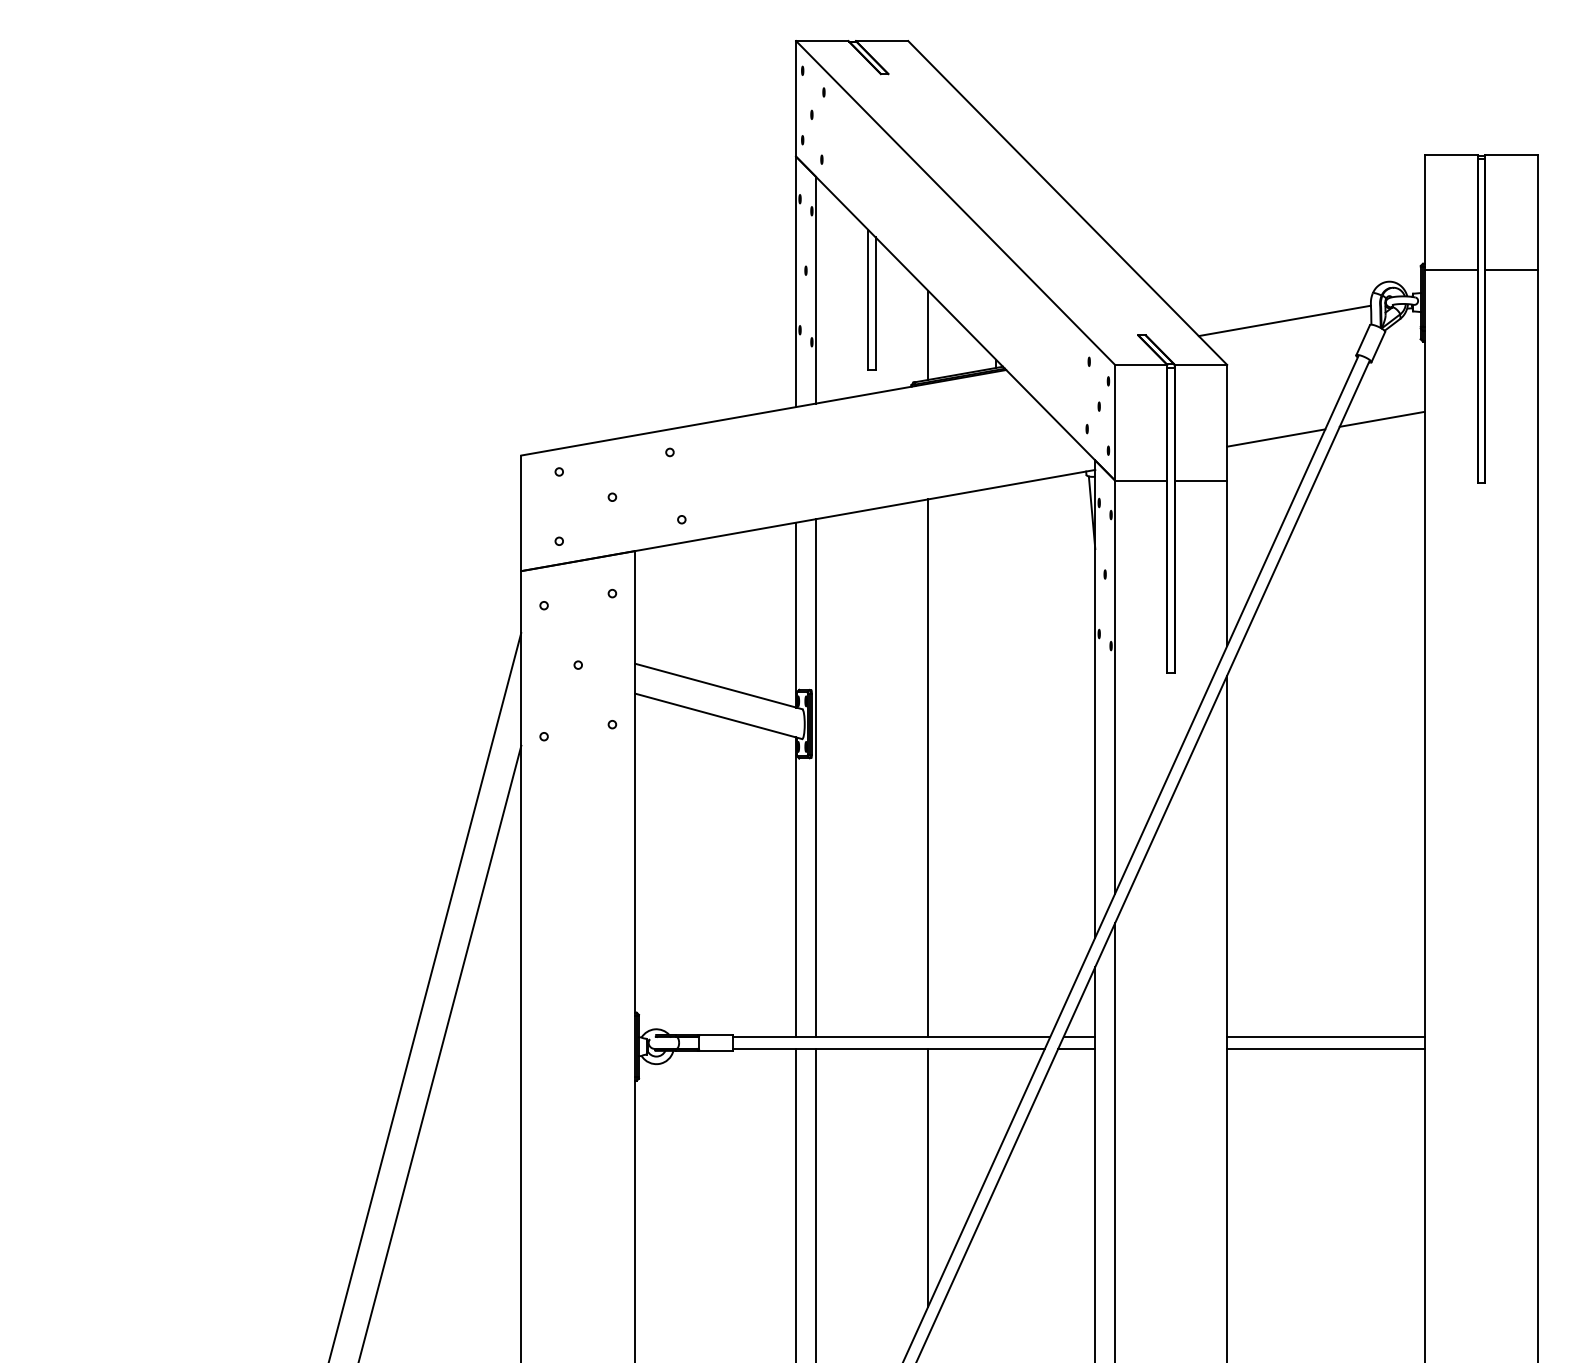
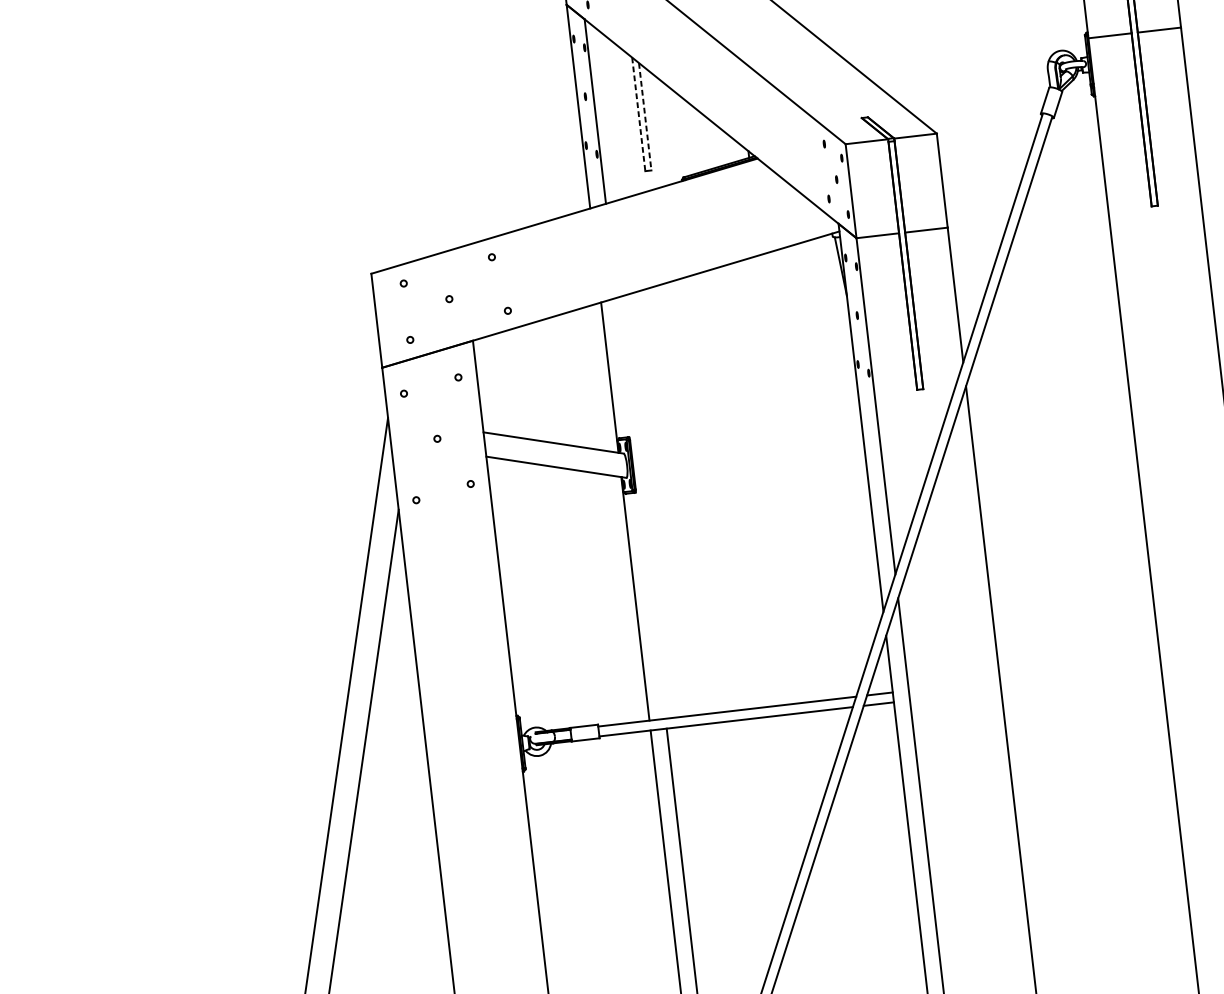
line: (868, 299) -> (638, 114), solid -> dashed
line: (875, 303) -> (645, 116), solid -> dashed
line: (1284, 320) -> (979, 92), removed
line: (928, 334) -> (691, 137), removed
line: (1381, 418) -> (1067, 162), removed
line: (1276, 437) -> (983, 188), removed
line: (928, 767) -> (731, 489), removed
line: (815, 777) -> (640, 507), removed
line: (1325, 1036) -> (1079, 670), removed
line: (1325, 1049) -> (1081, 681), removed
line: (928, 1178) -> (770, 823), removed

